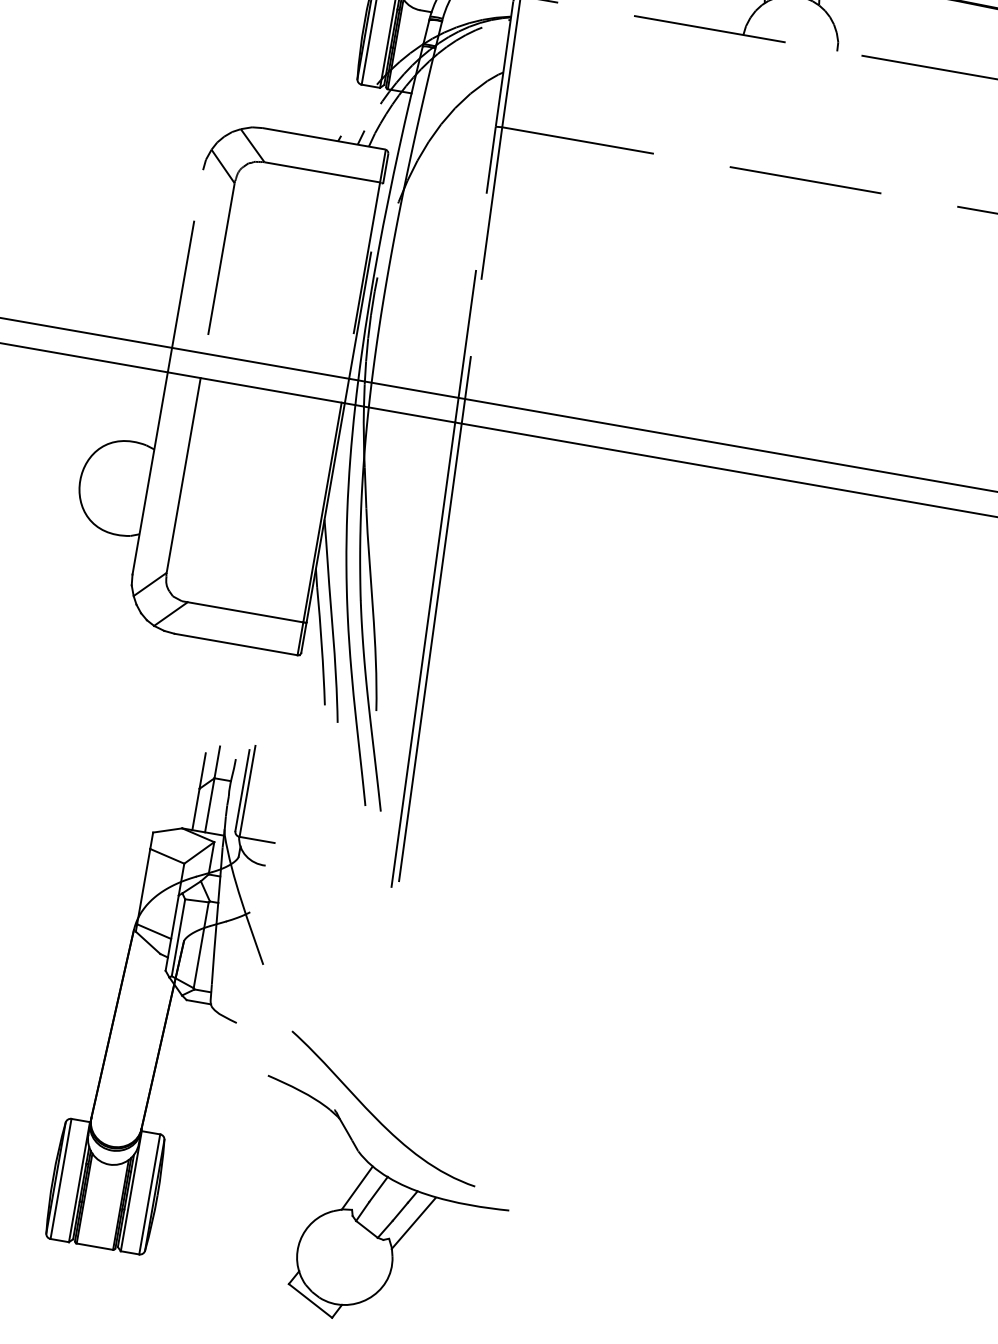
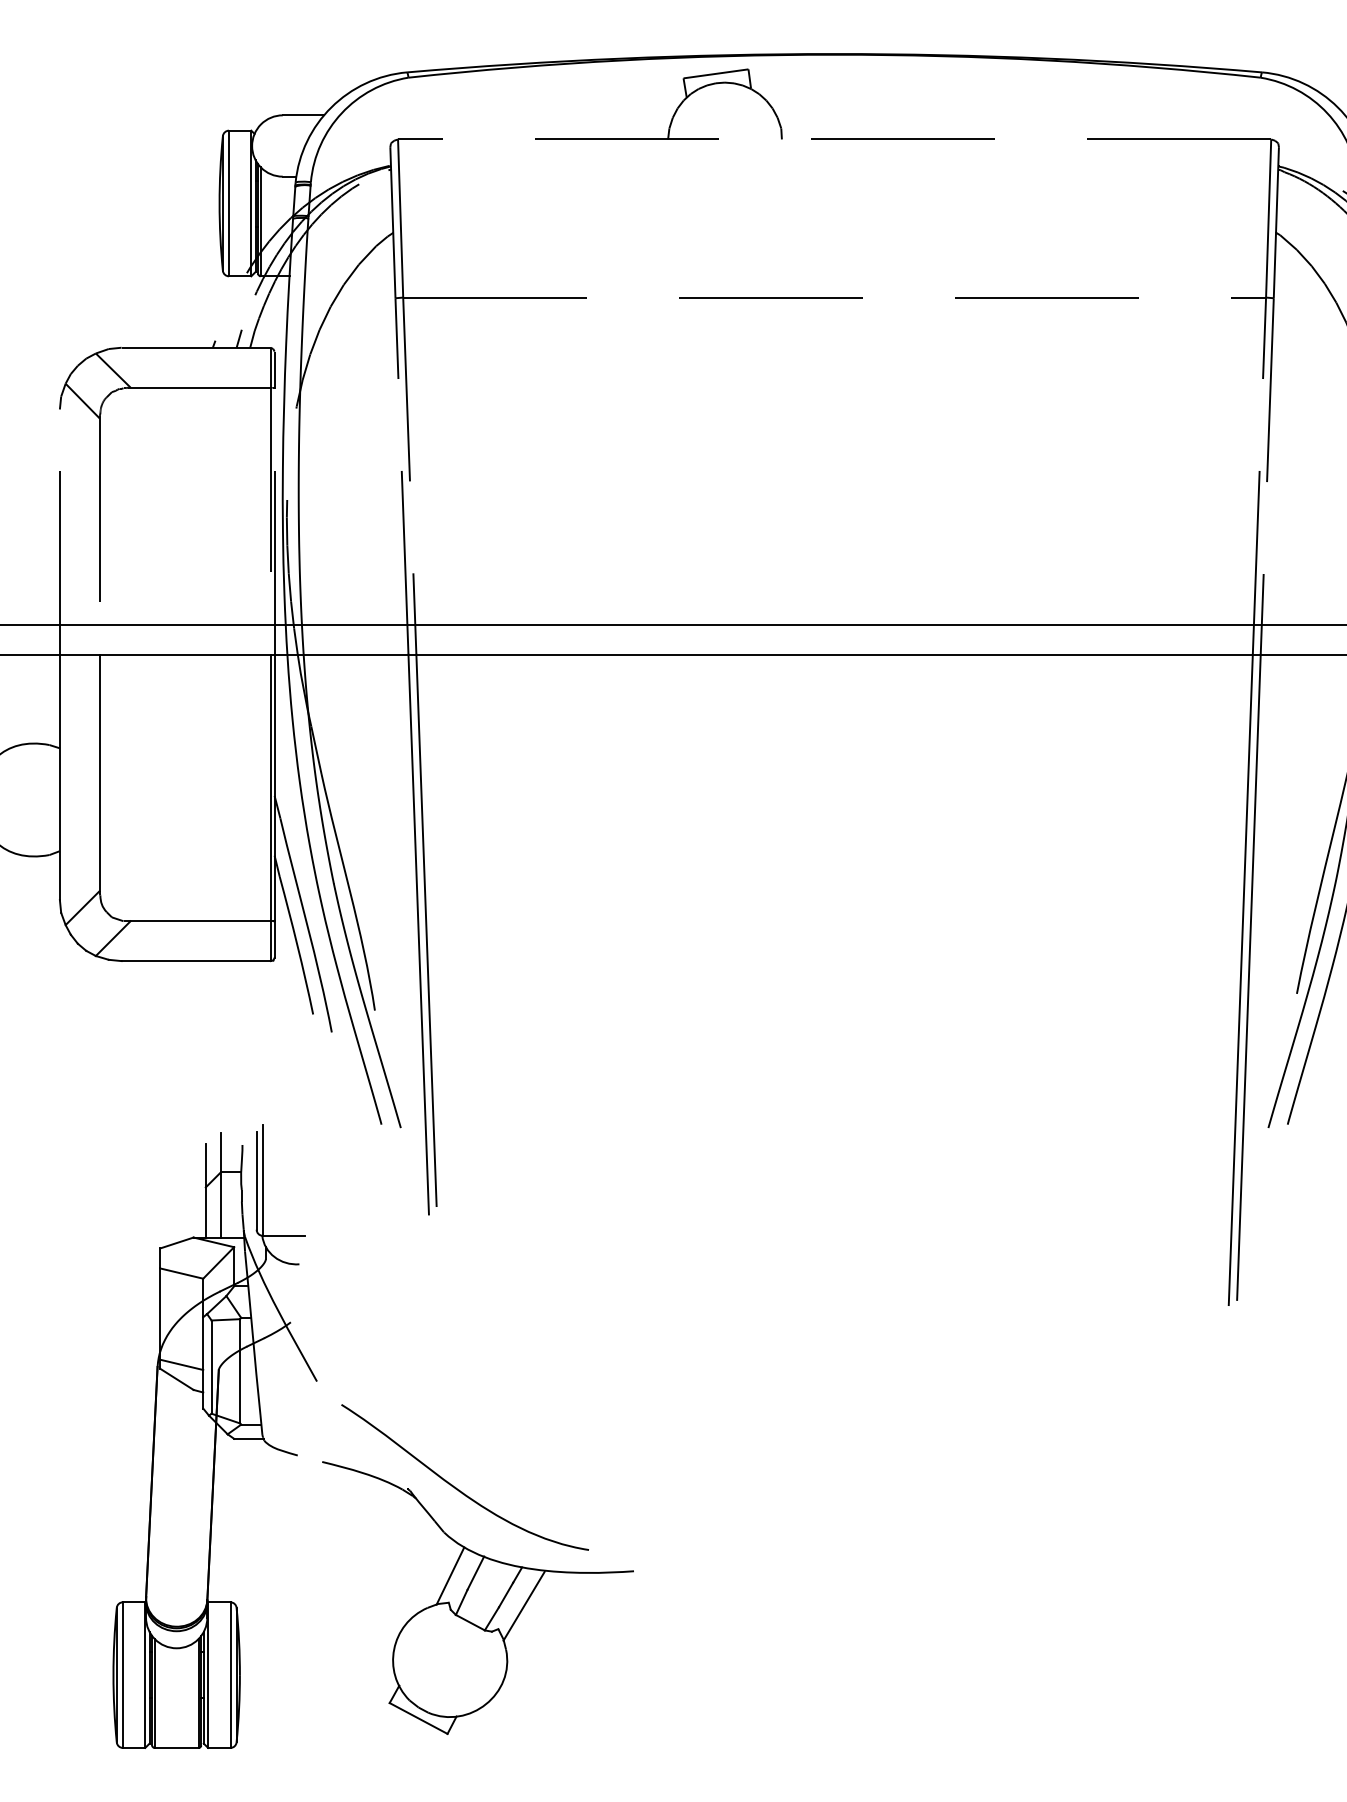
part: (170, 995) -> (214, 1436), moved

